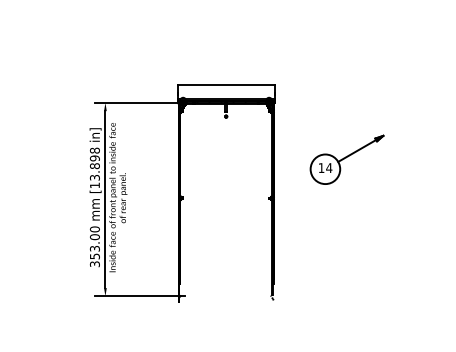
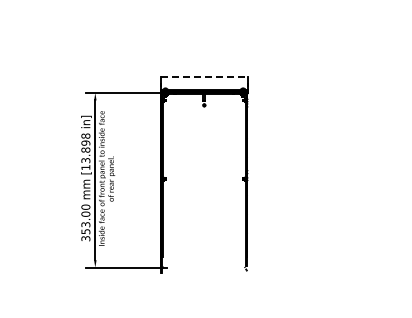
line: (226, 84) -> (204, 76), solid -> dashed
part: (347, 159) -> (313, 144), removed

